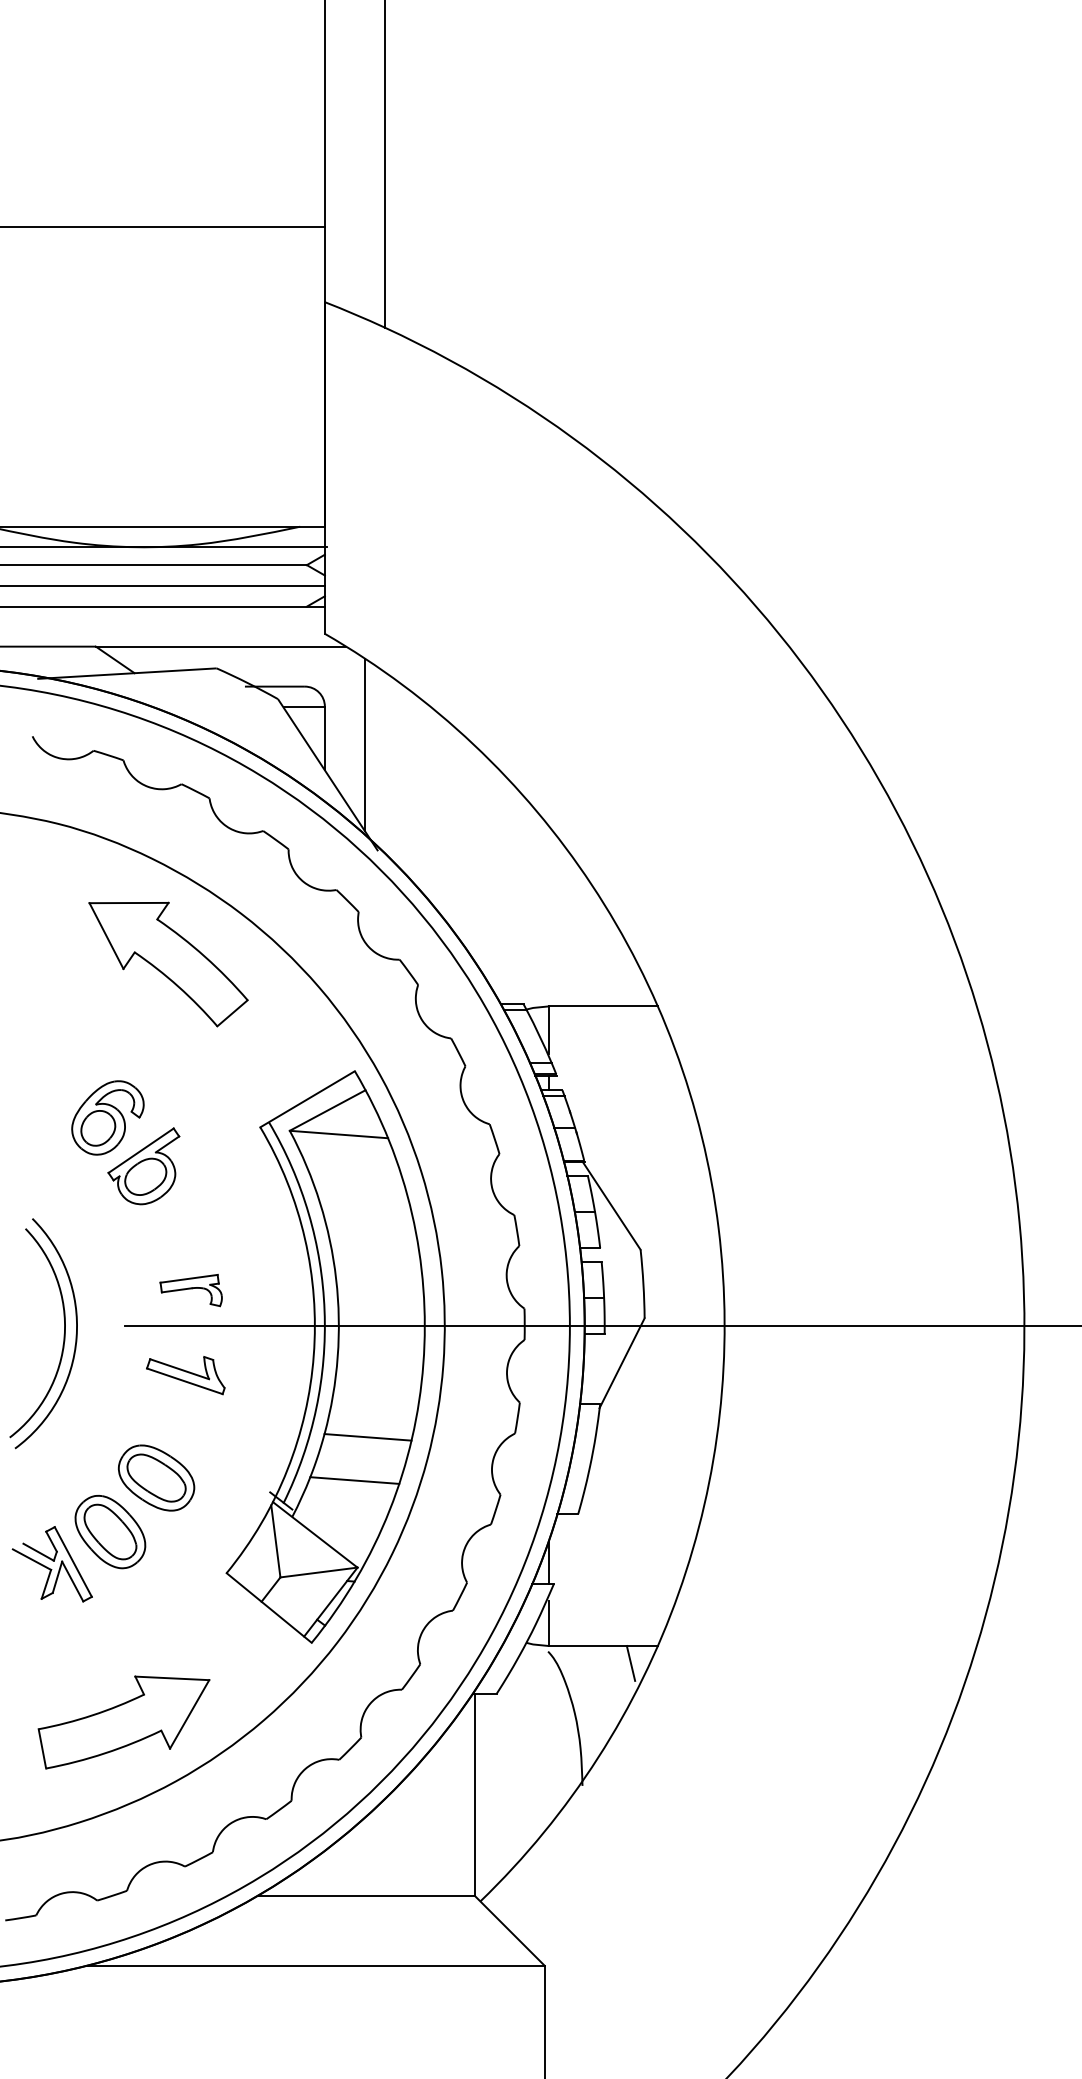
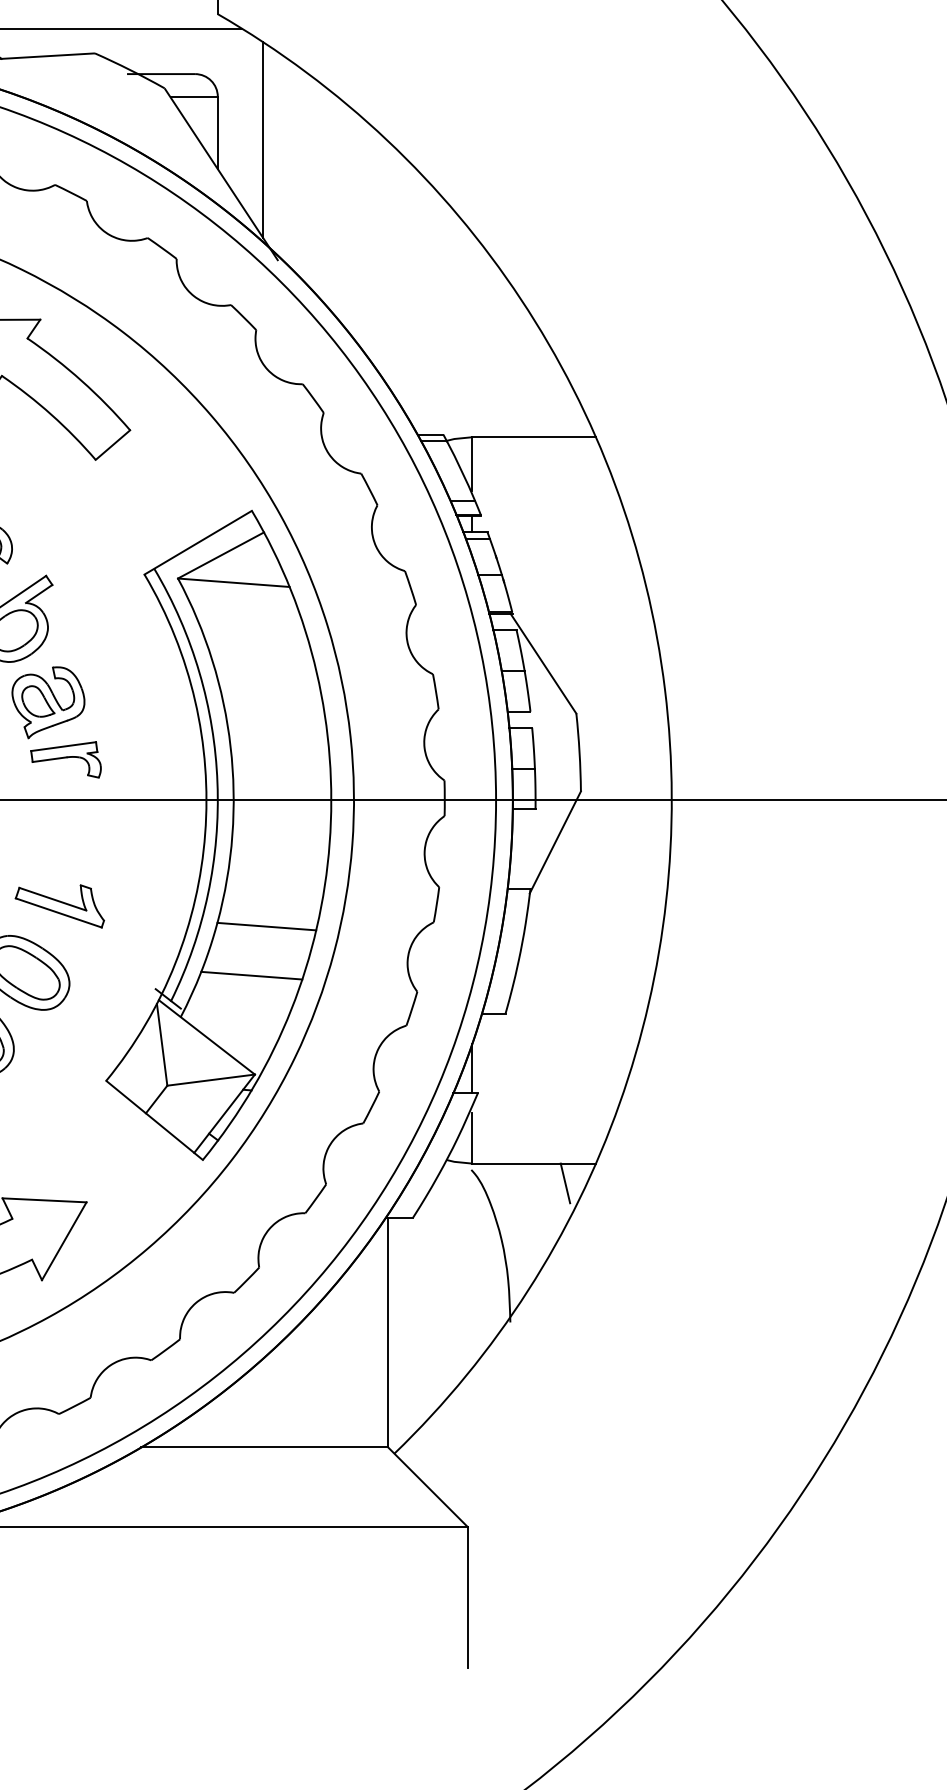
part: (175, 1240) -> (48, 703), added
part: (185, 1375) -> (59, 906), moved

